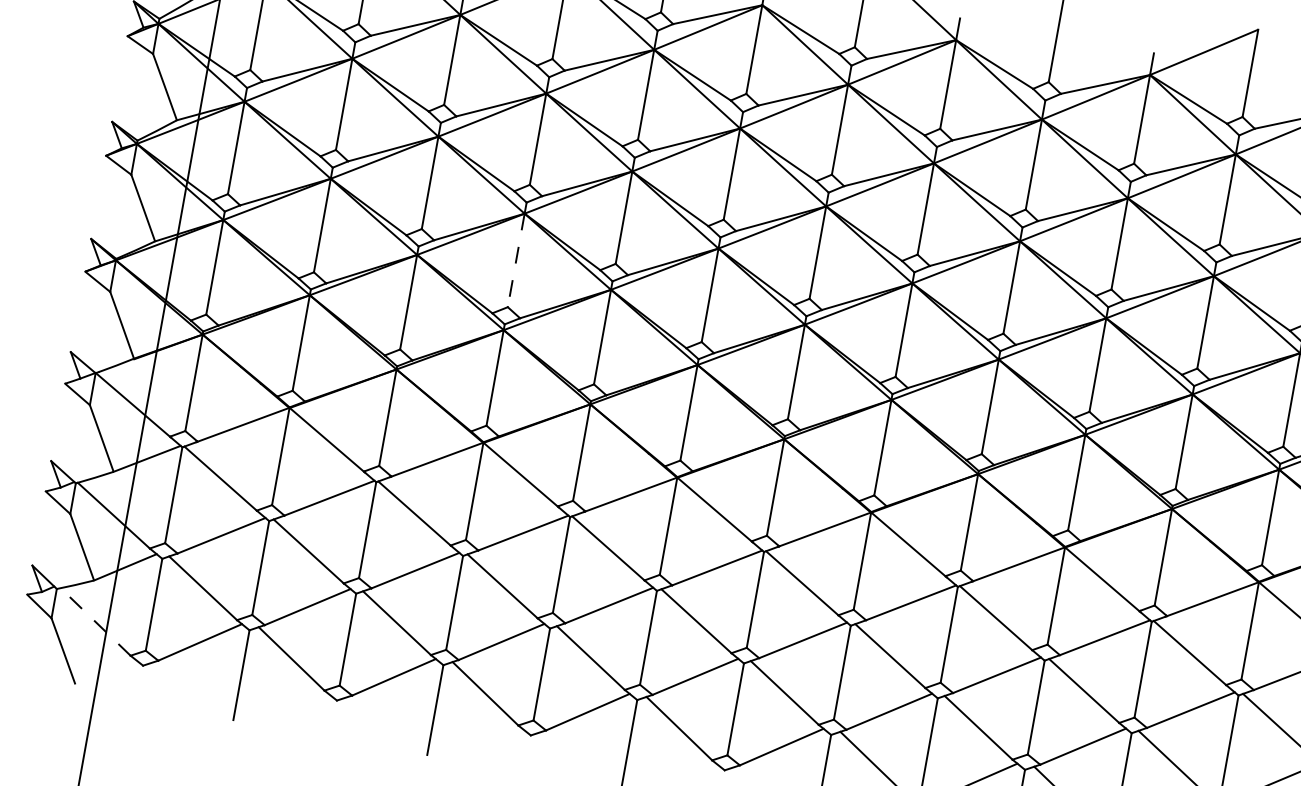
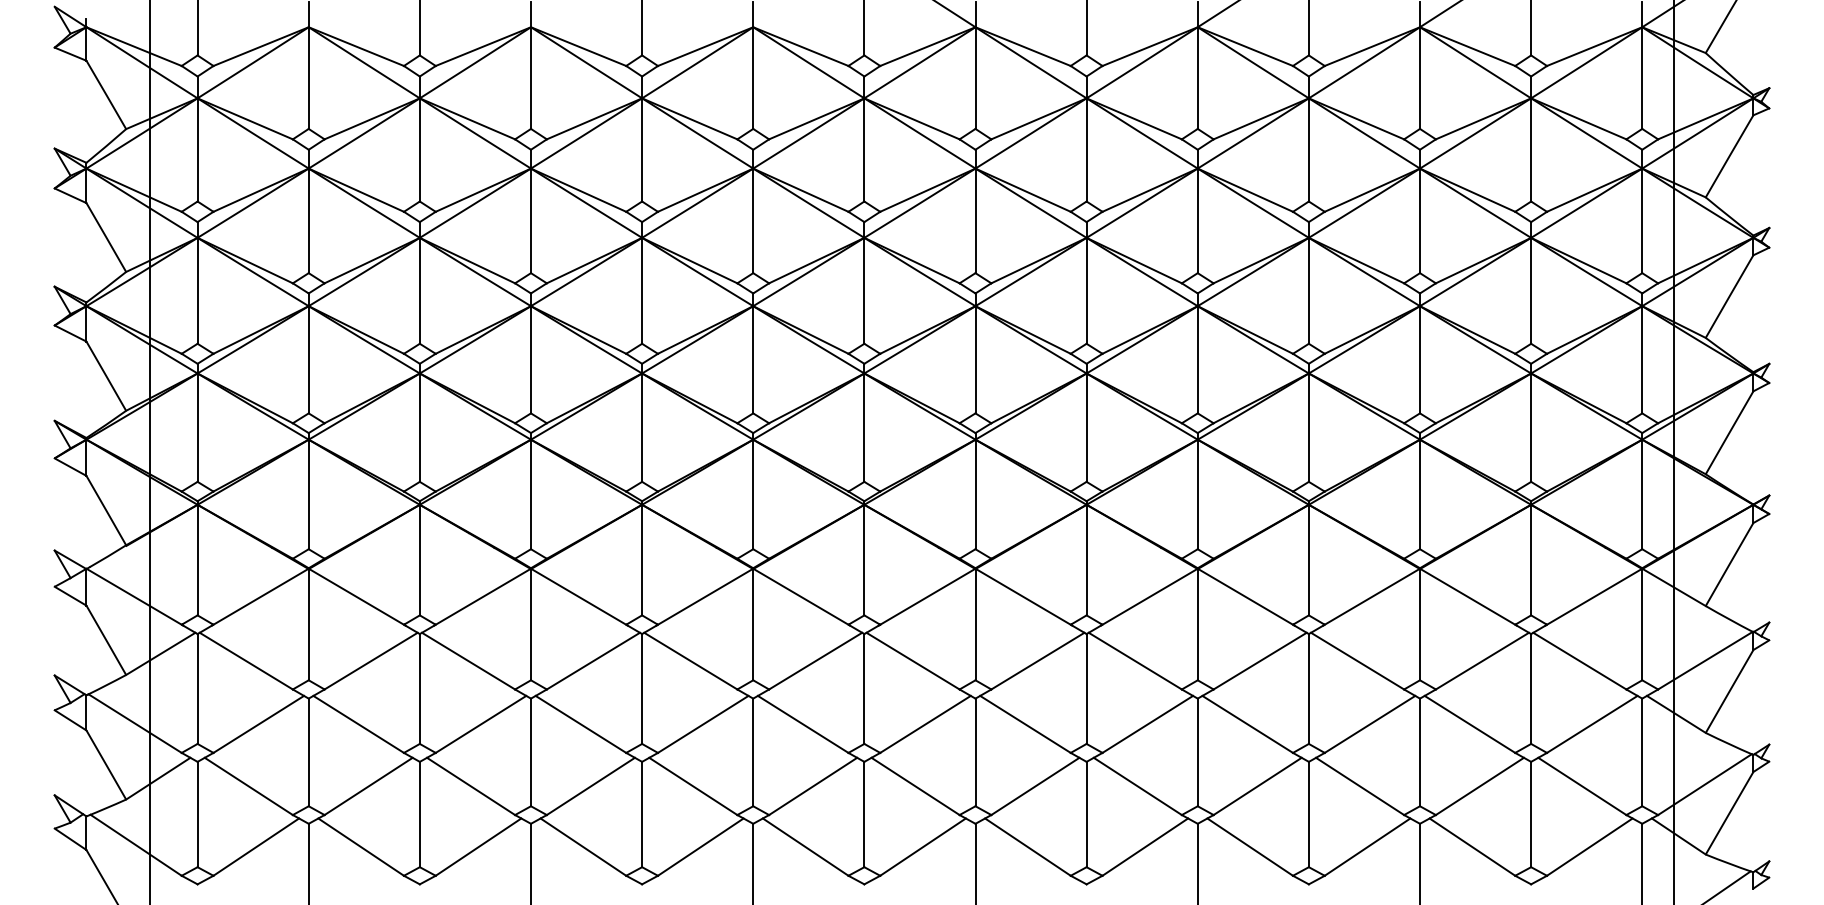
line: (516, 260) -> (531, 359), dashed -> solid
line: (95, 622) -> (136, 845), dashed -> solid

